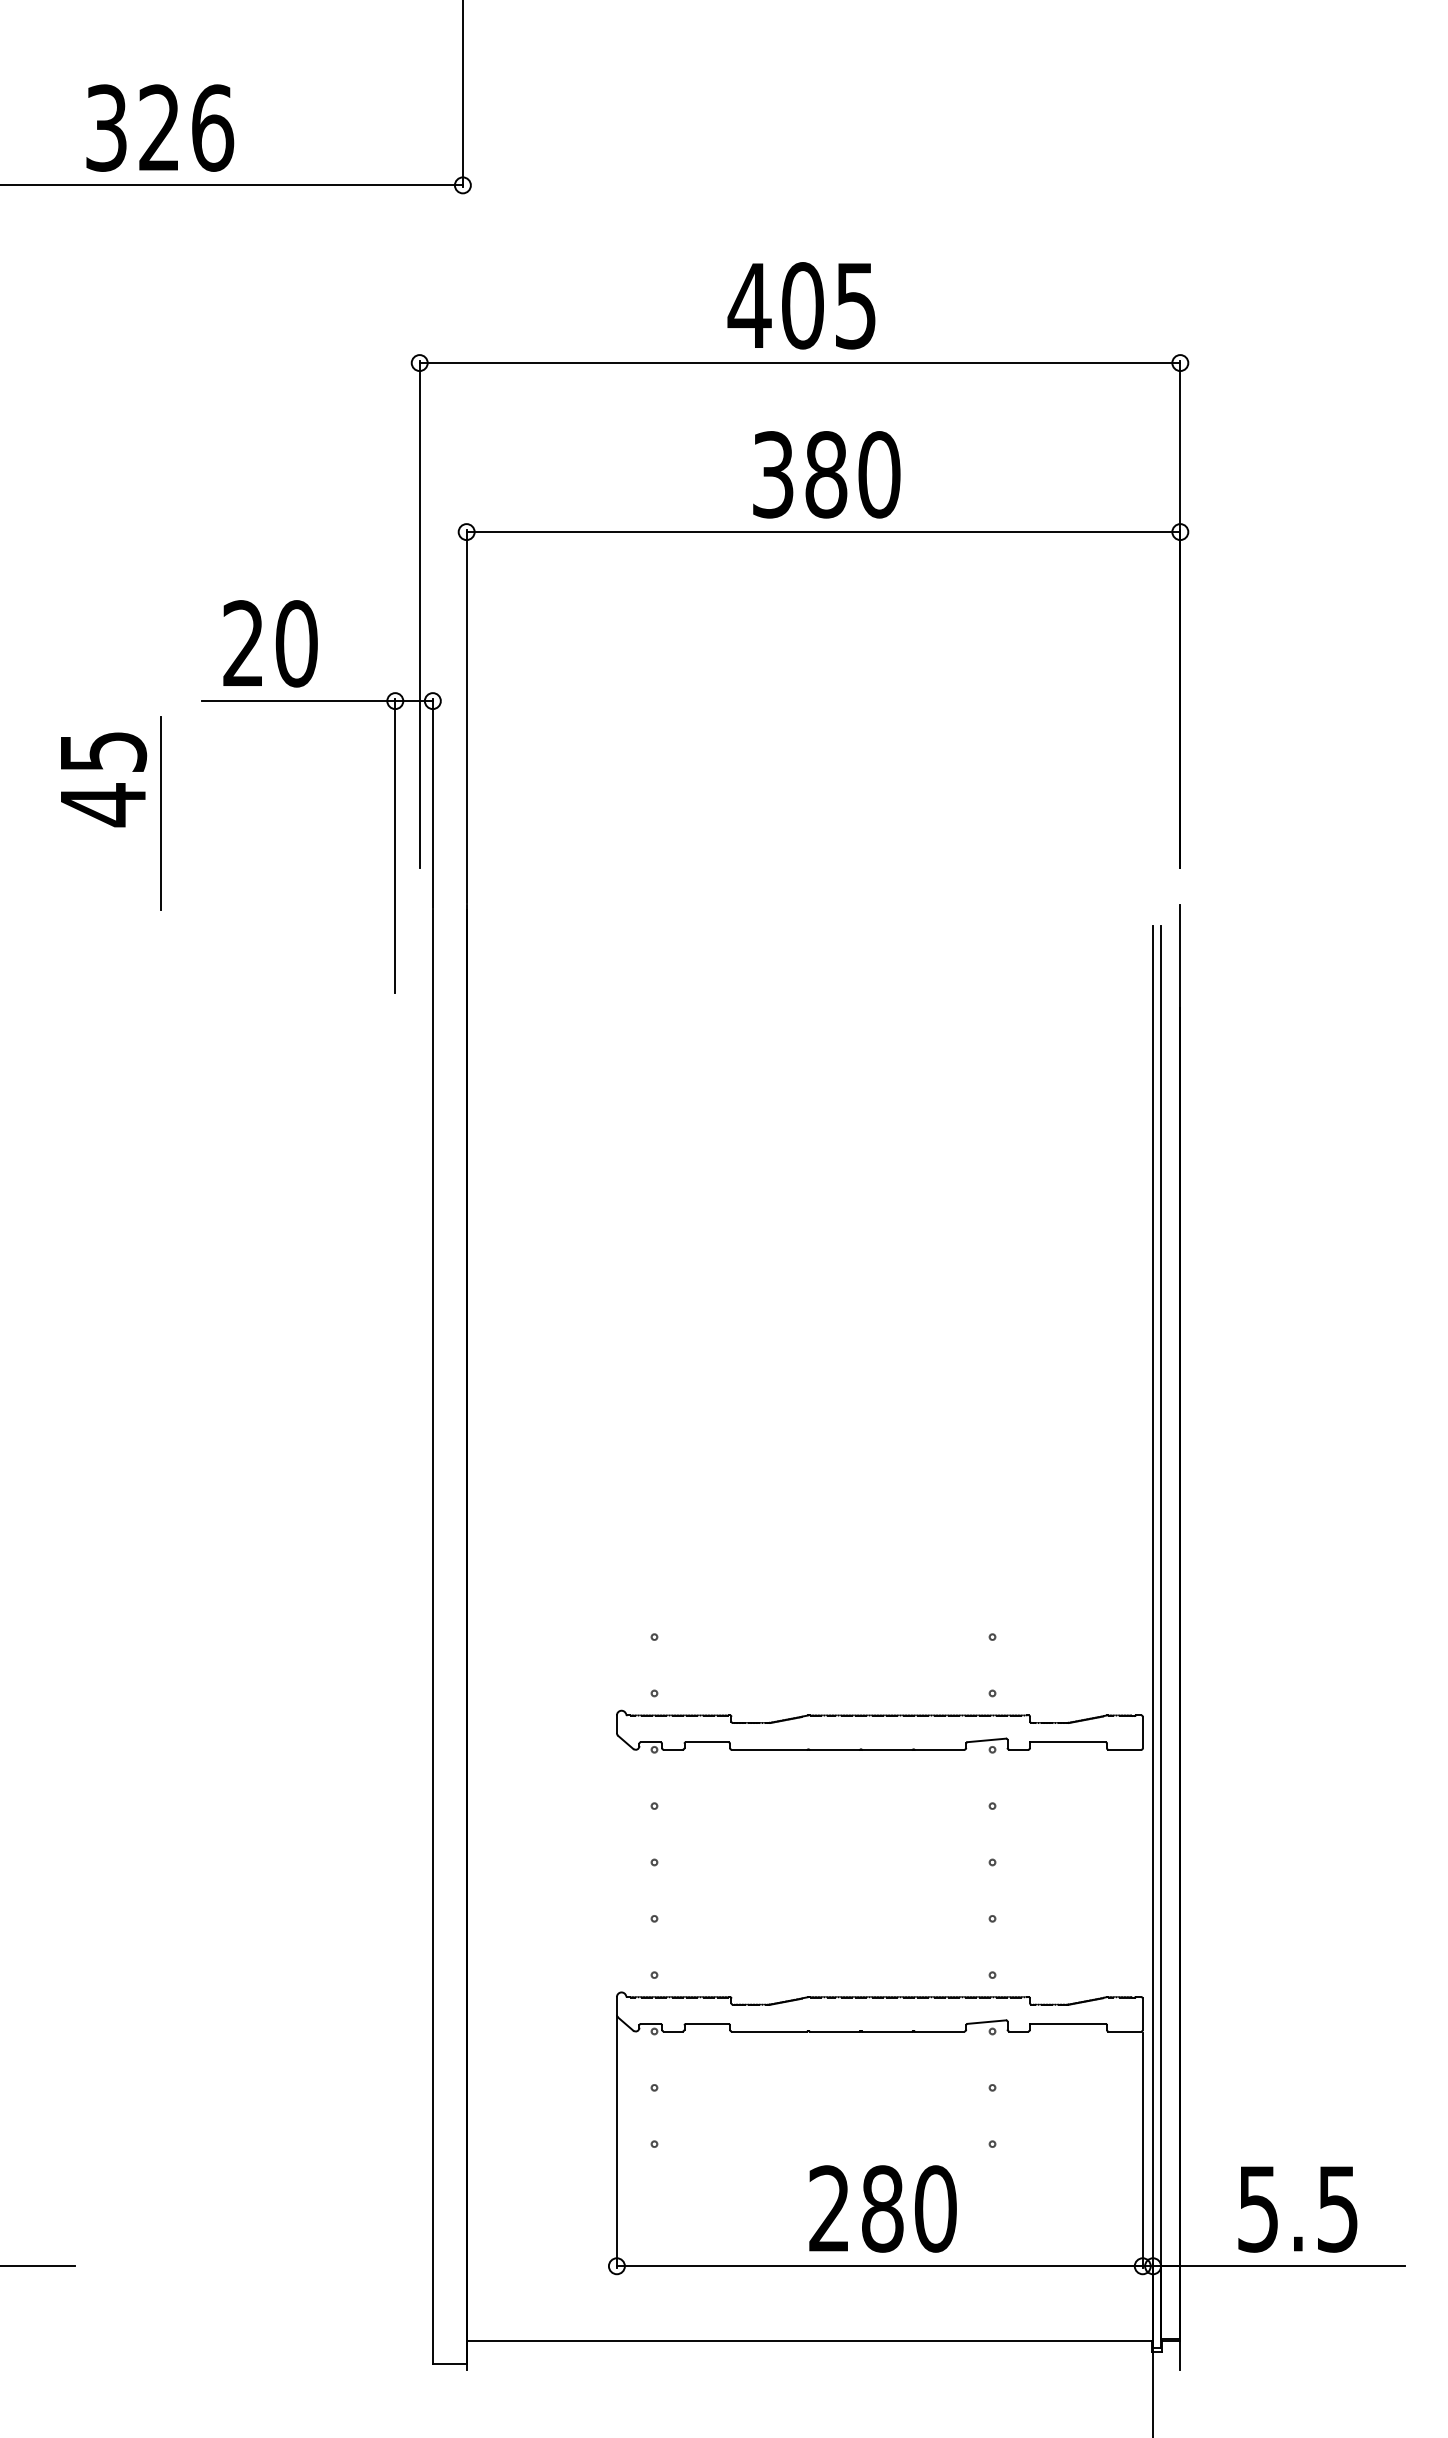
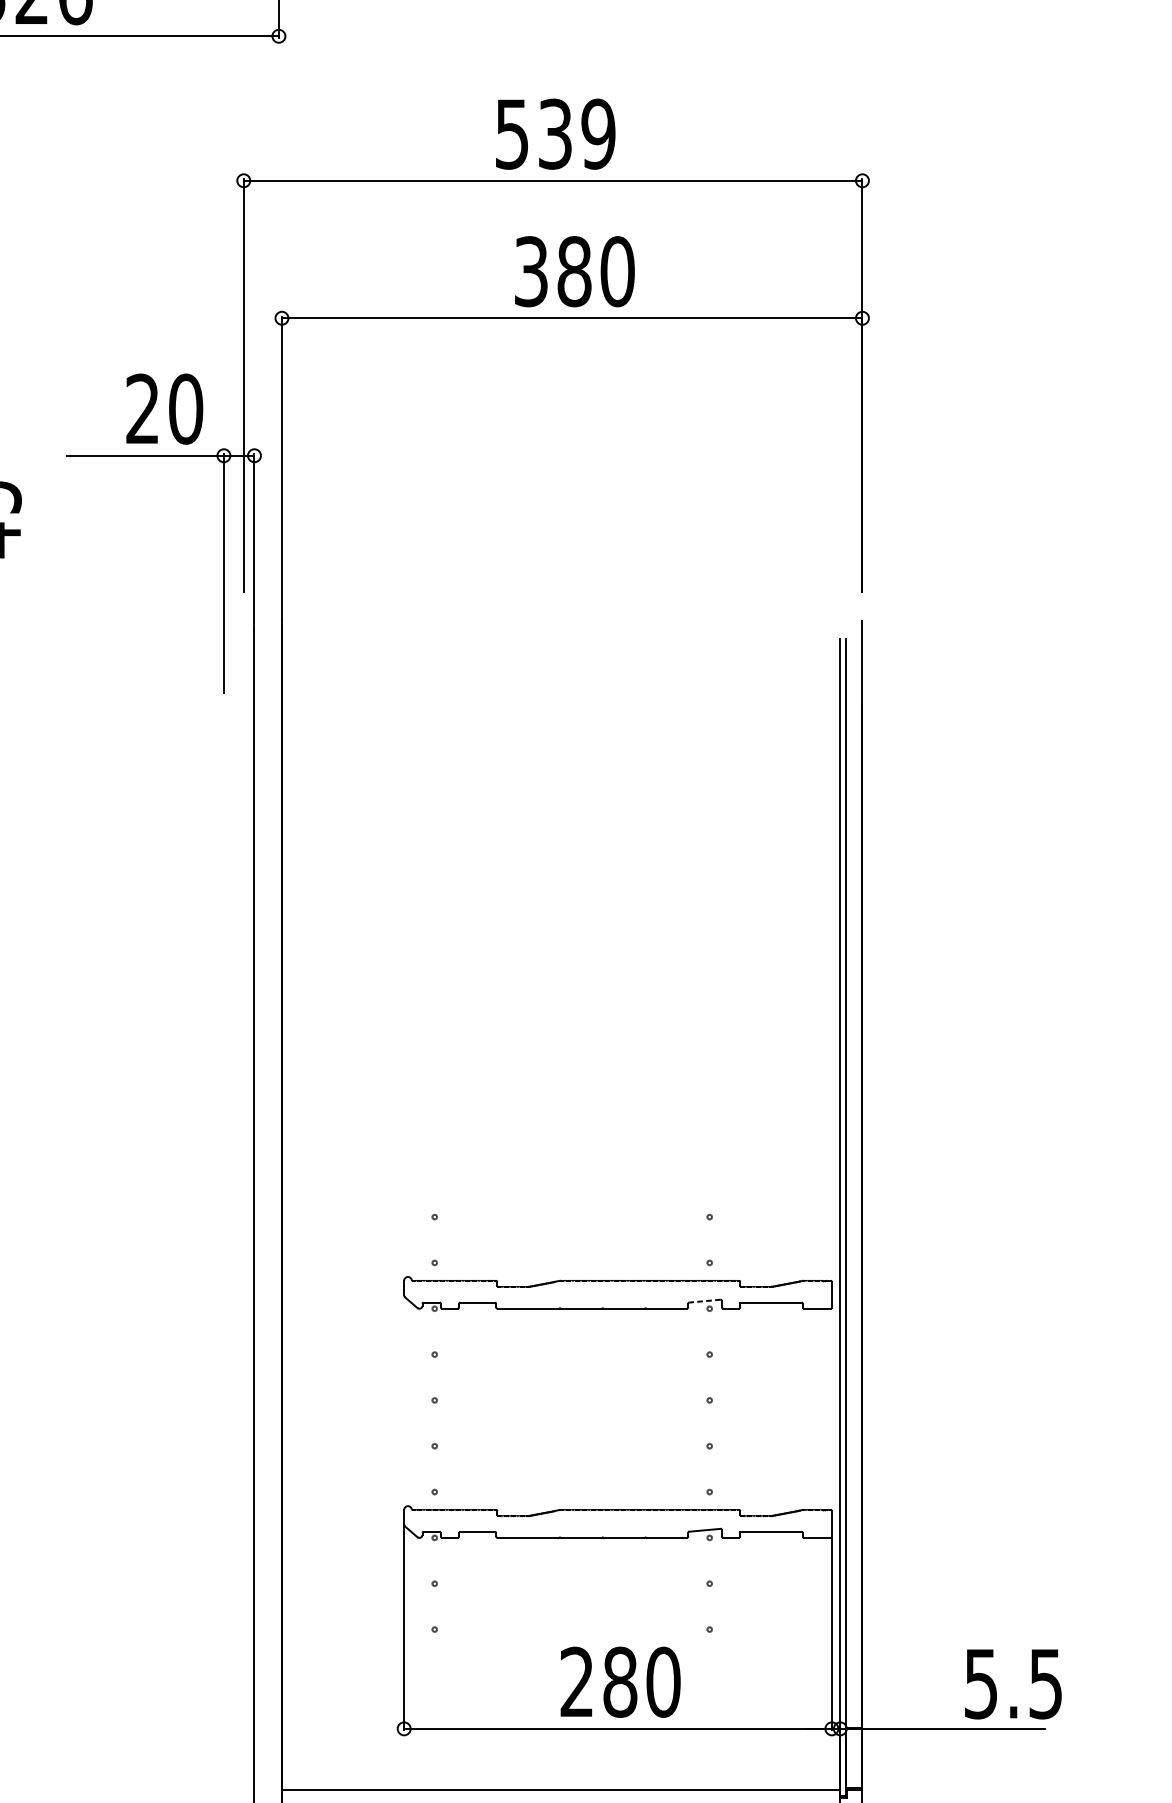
text: (801, 305) -> (554, 133), 405 -> 539
text: (270, 643) -> (164, 408), moved
line: (160, 813) -> (32, 547), removed
line: (986, 1740) -> (704, 1301), solid -> dashed
text: (1297, 2209) -> (1013, 1684), moved

